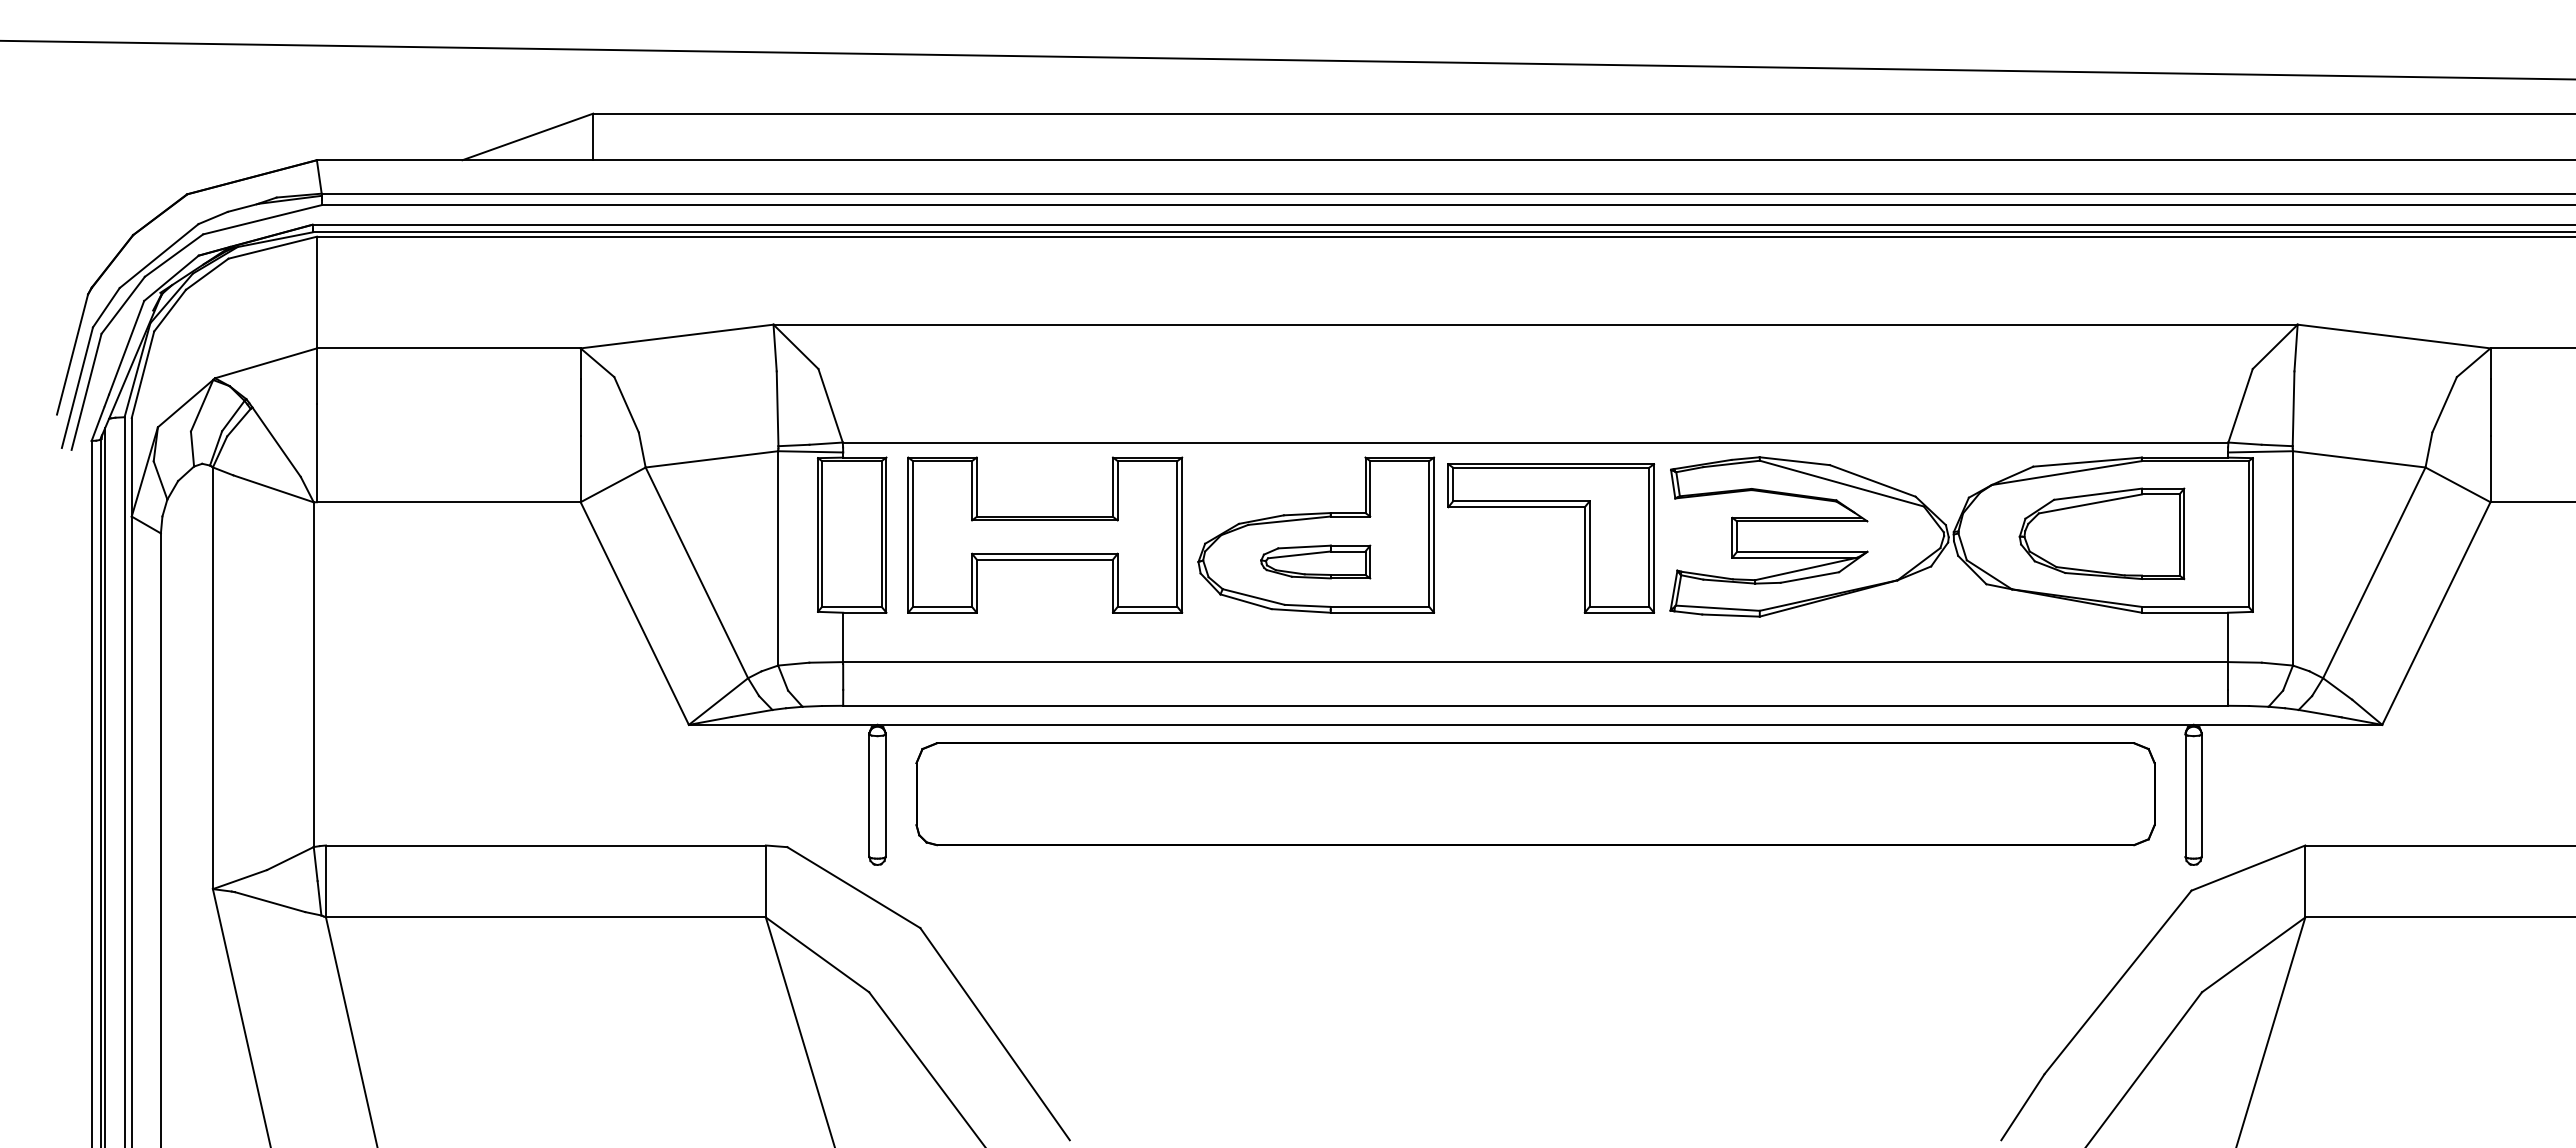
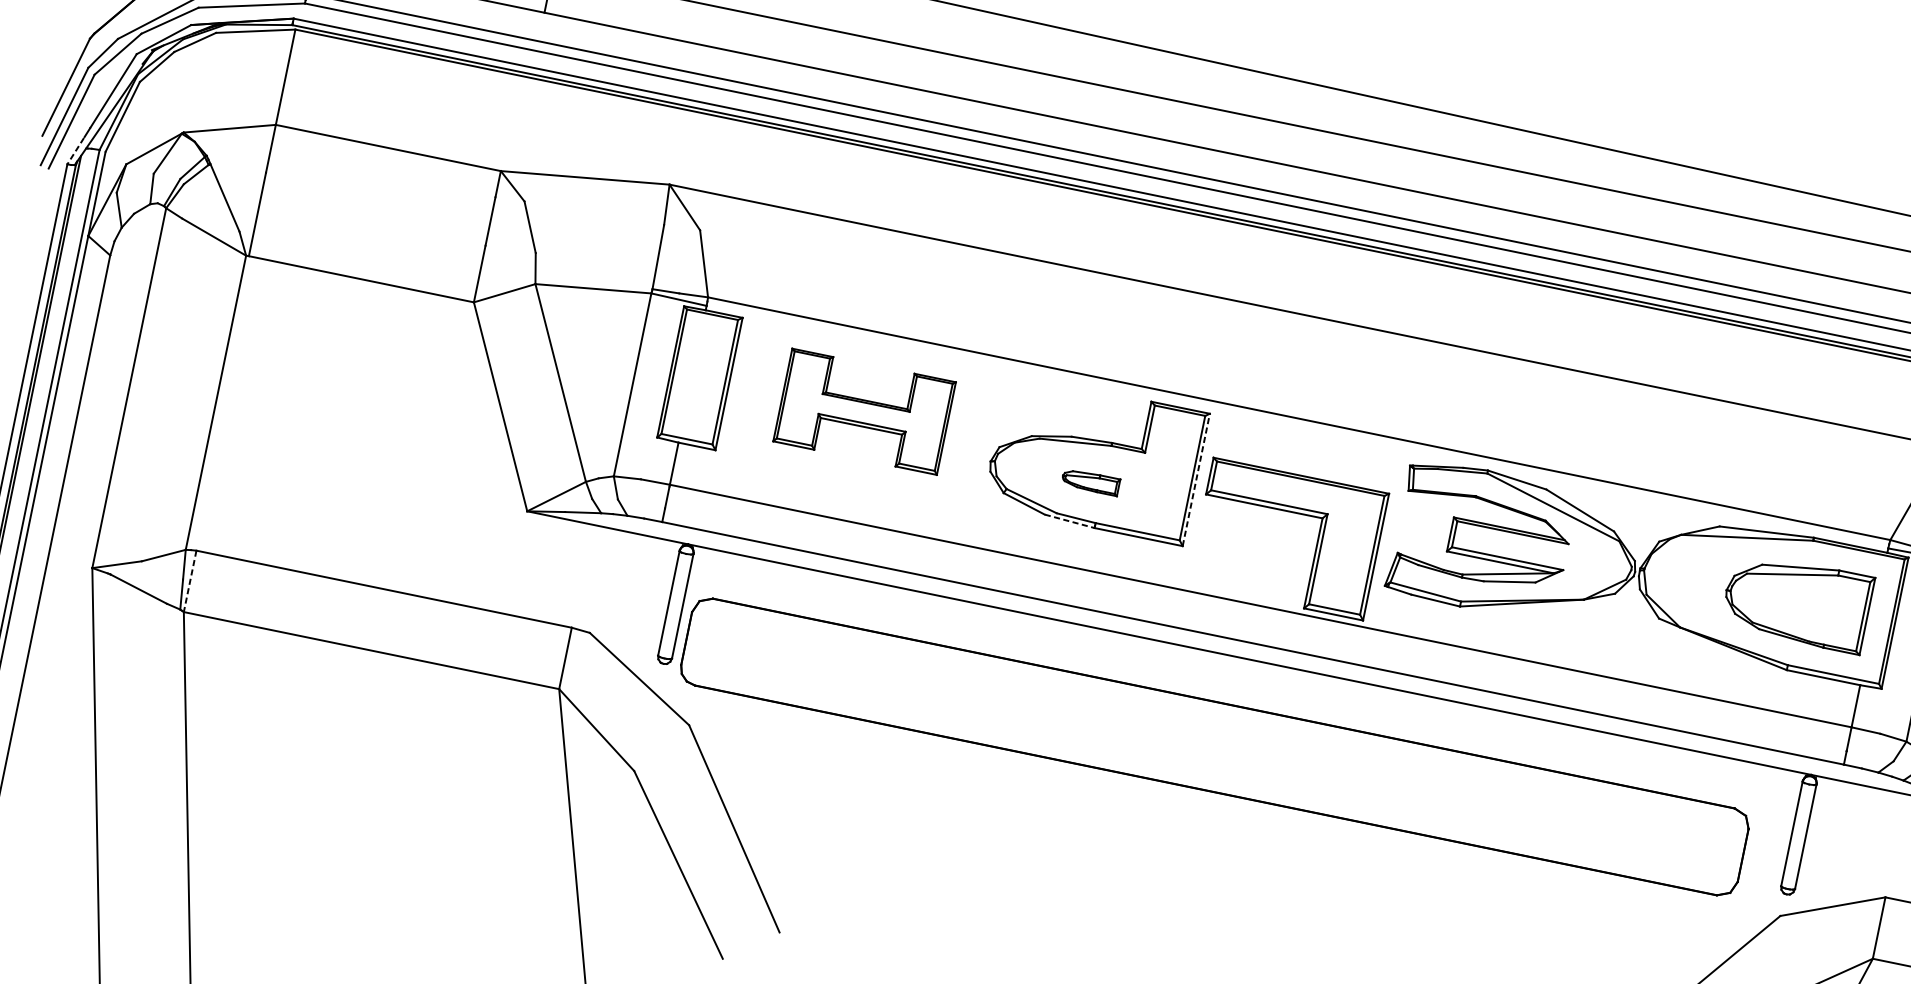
line: (97, 424) -> (75, 151), solid -> dashed
part: (1551, 507) -> (1294, 512), moved
part: (2101, 533) -> (1796, 601), moved
part: (1045, 534) -> (864, 411), size x0.7
line: (1434, 535) -> (1196, 480), solid -> dashed
part: (1315, 561) -> (1090, 481), size x0.6
line: (1301, 610) -> (1070, 521), solid -> dashed
part: (1535, 794) -> (1214, 747), moved
line: (325, 881) -> (189, 581), solid -> dashed

